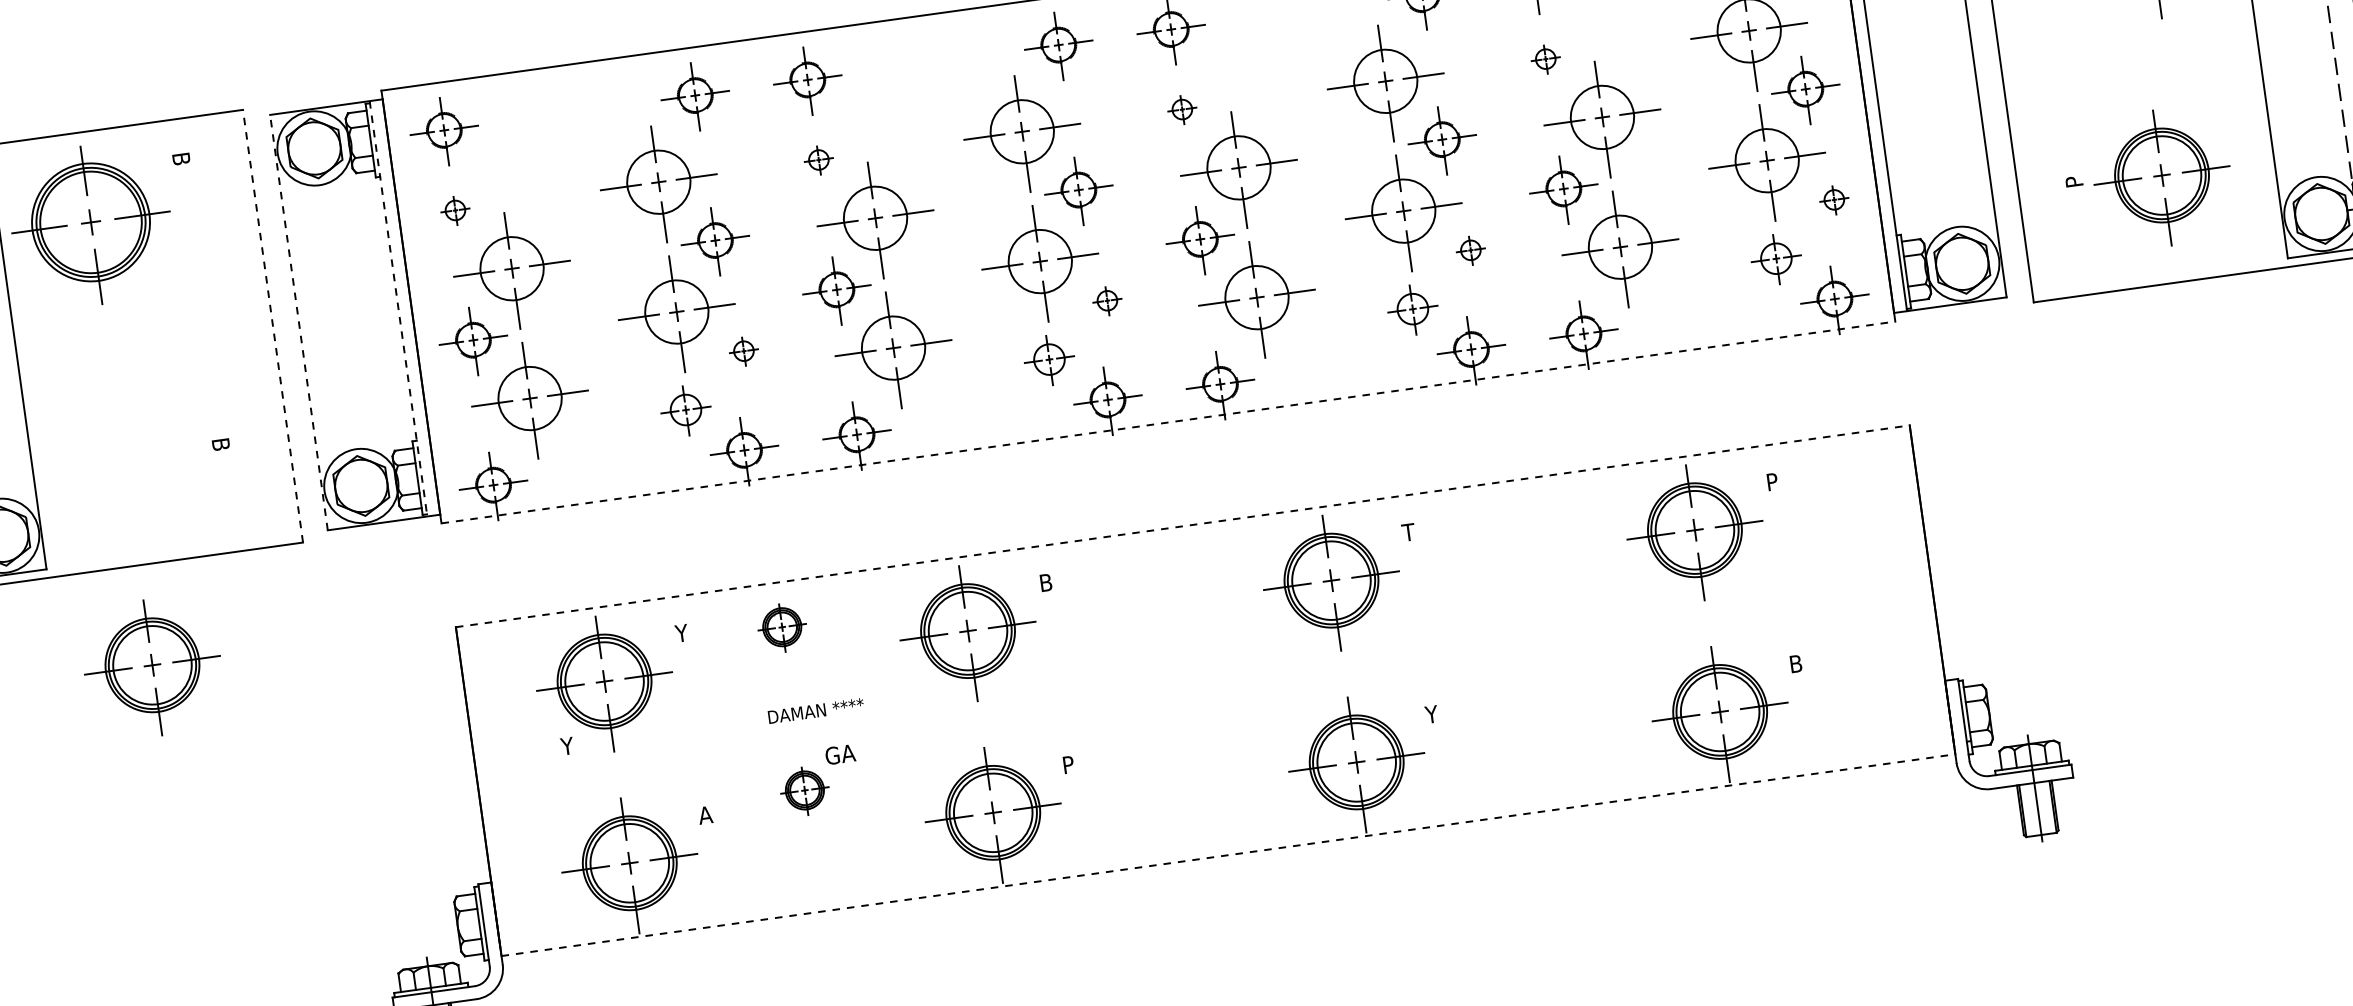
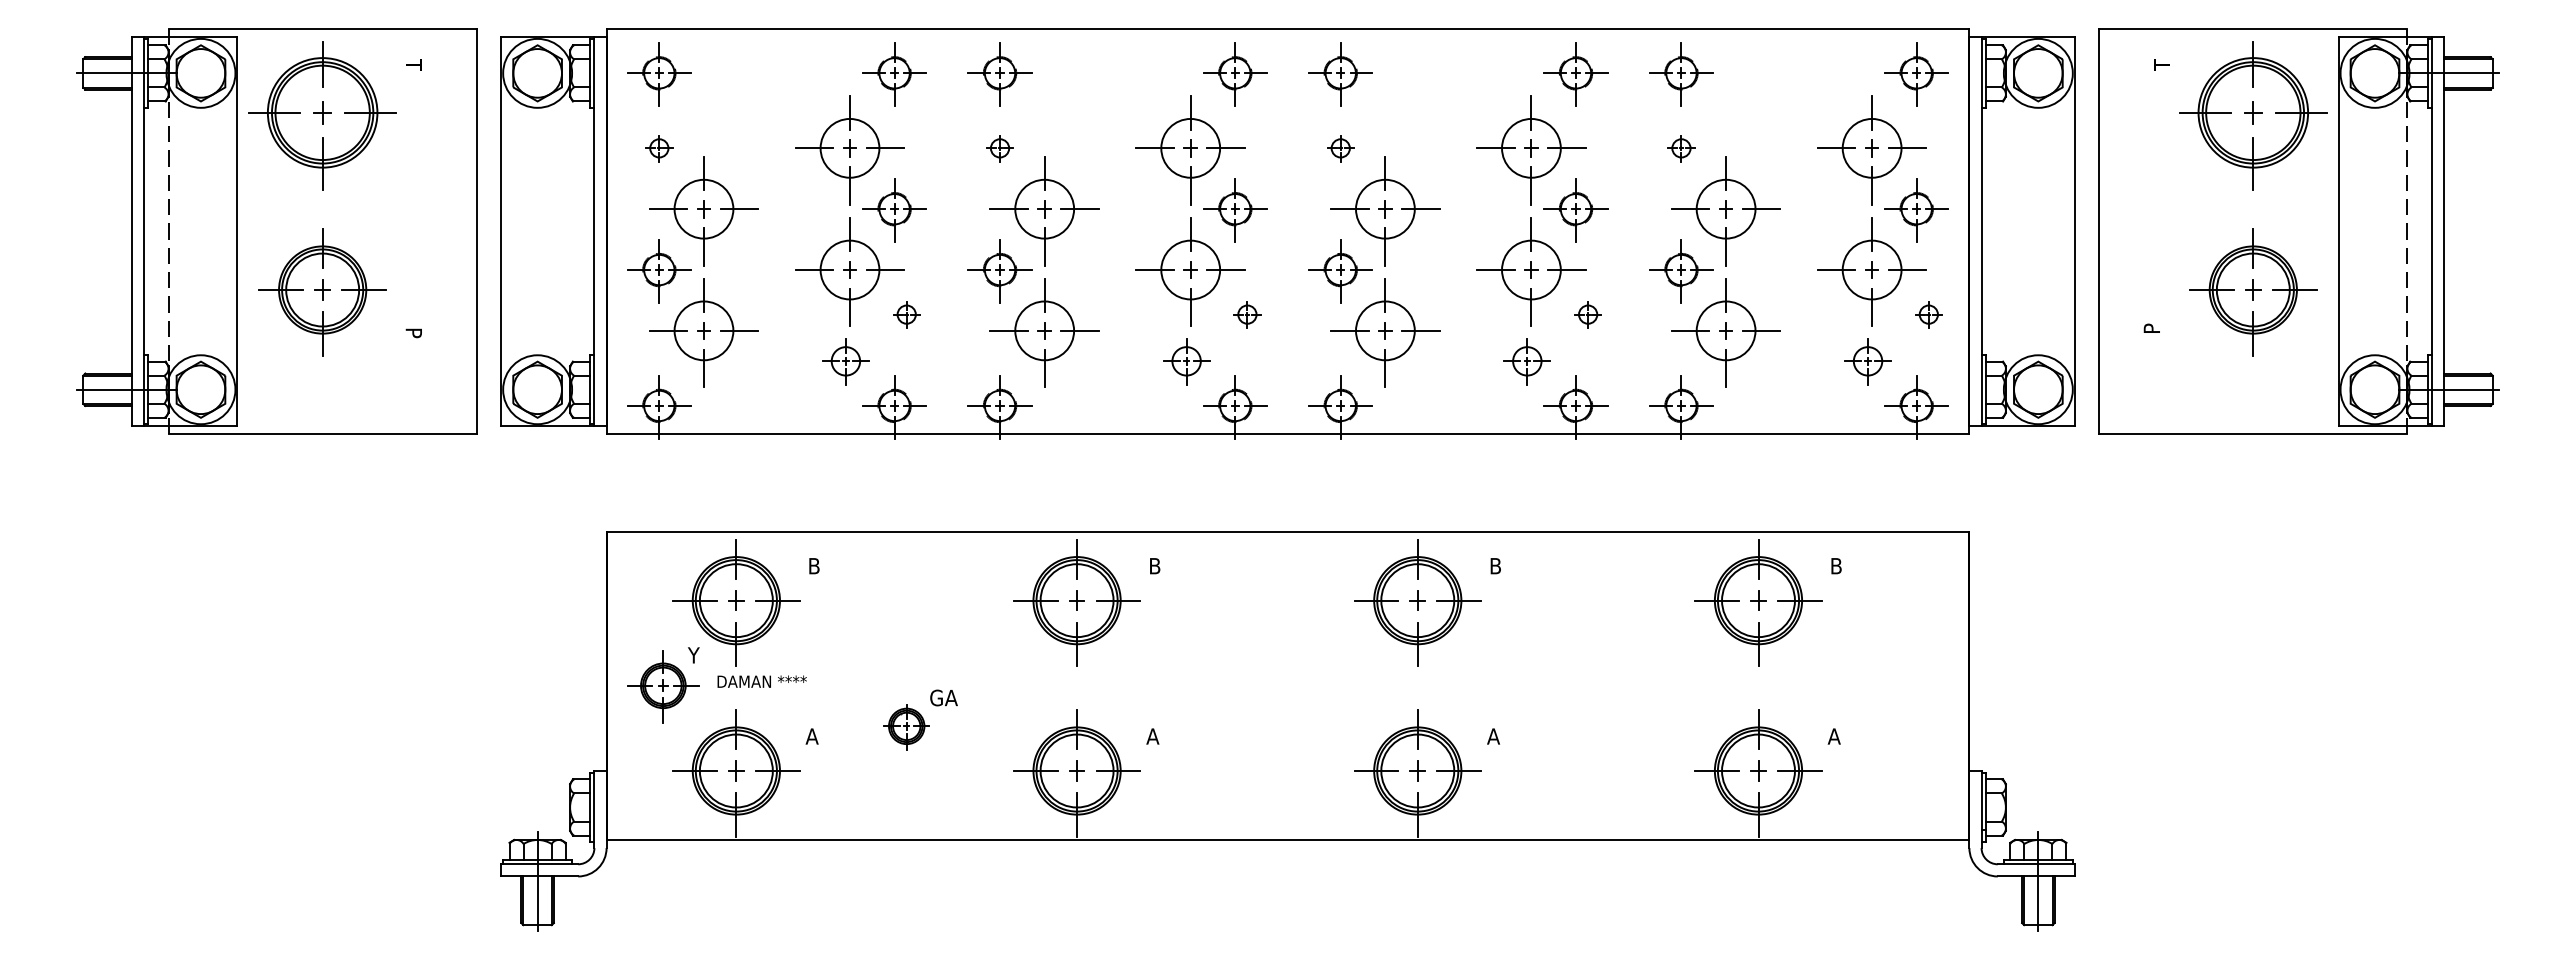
text: (180, 158) -> (413, 65), B -> T
part: (2162, 178) -> (2253, 292), moved
line: (398, 308) -> (594, 231), dashed -> solid
line: (299, 322) -> (501, 231), dashed -> solid
line: (272, 326) -> (476, 231), dashed -> solid
line: (1168, 422) -> (1288, 434), dashed -> solid
text: (220, 445) -> (413, 334), B -> P
text: (1774, 482) -> (1837, 566), P -> B
line: (1183, 526) -> (1288, 531), dashed -> solid
text: (1408, 532) -> (1494, 566), T -> B
part: (782, 628) -> (906, 574), removed
text: (681, 633) -> (813, 566), Y -> B
text: (1795, 664) -> (1833, 736), B -> A
part: (152, 667) -> (322, 292), moved
text: (815, 710) -> (761, 681), moved
text: (1432, 714) -> (1493, 736), Y -> A
text: (1068, 764) -> (1152, 736), P -> A
part: (539, 783) -> (663, 686), added
line: (1228, 854) -> (1288, 839), dashed -> solid

